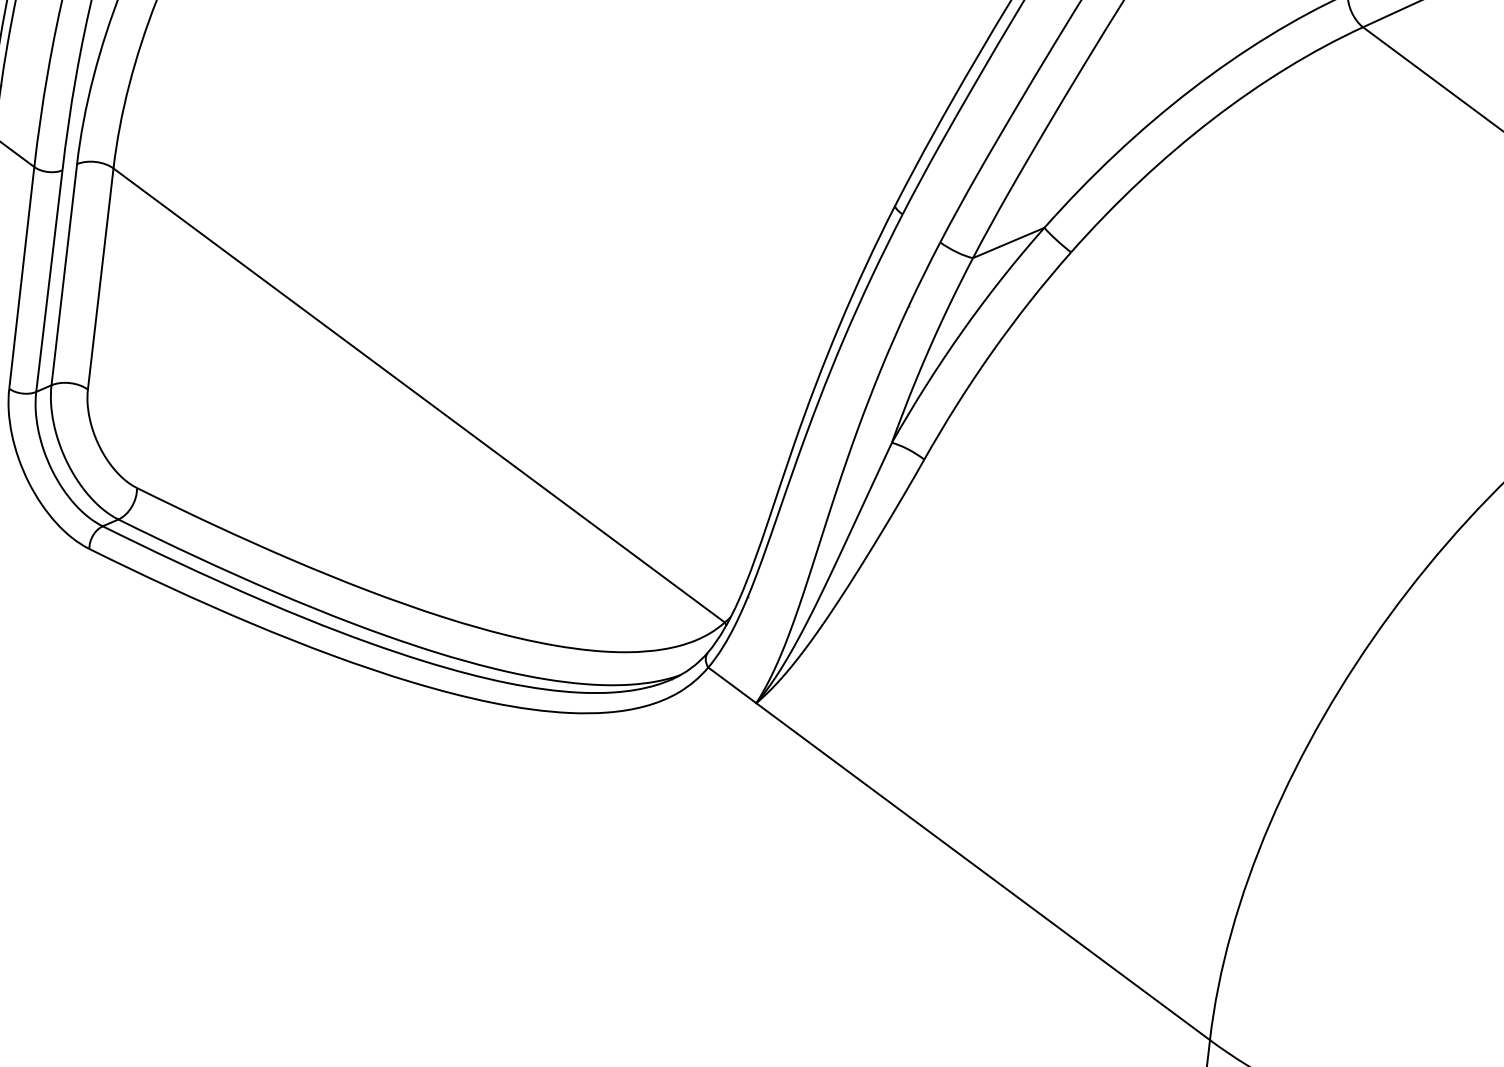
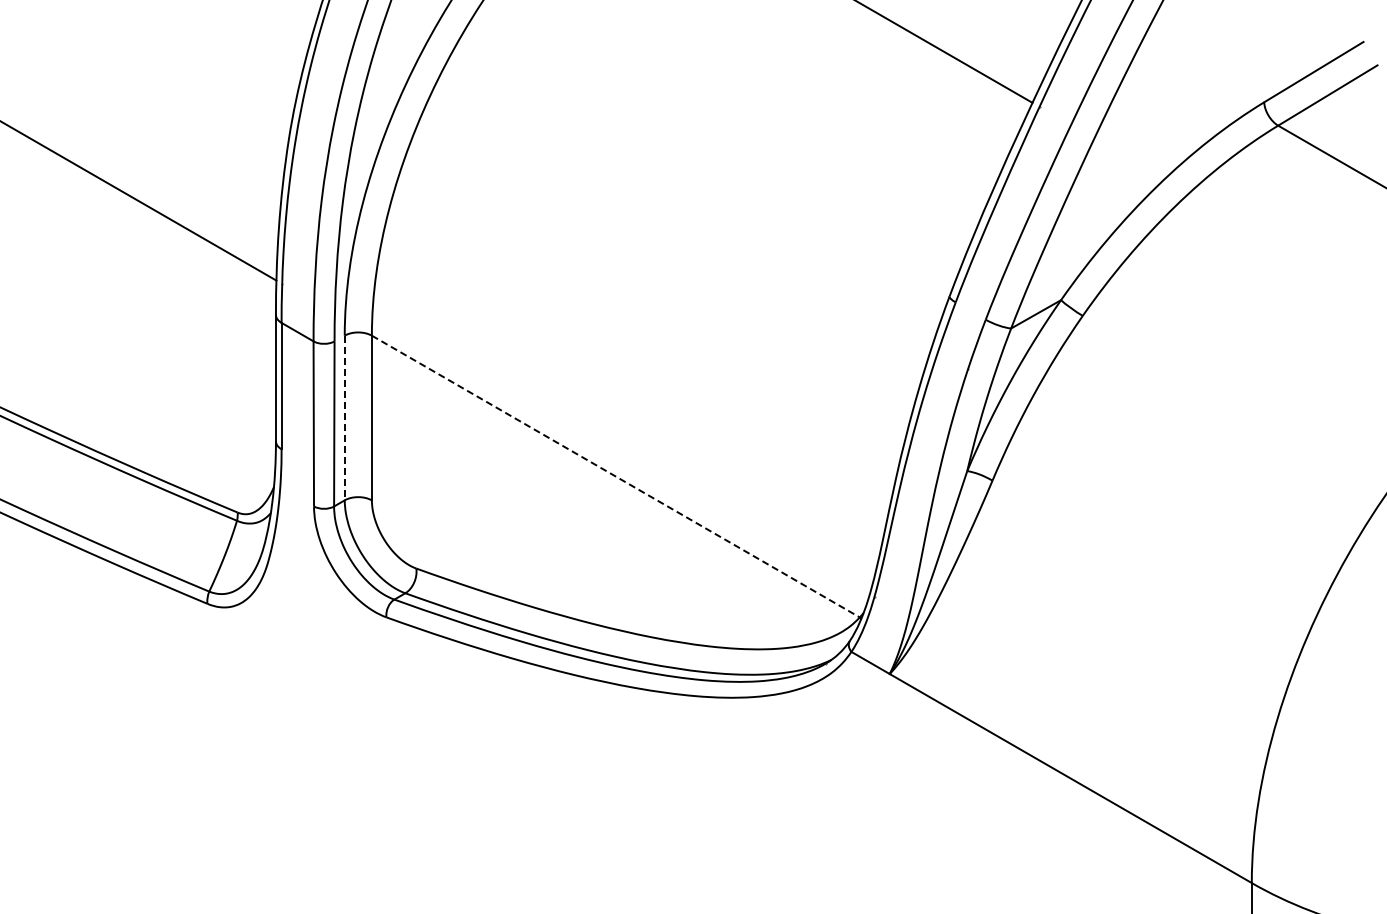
line: (63, 275) -> (344, 418), solid -> dashed
line: (418, 395) -> (615, 476), solid -> dashed

